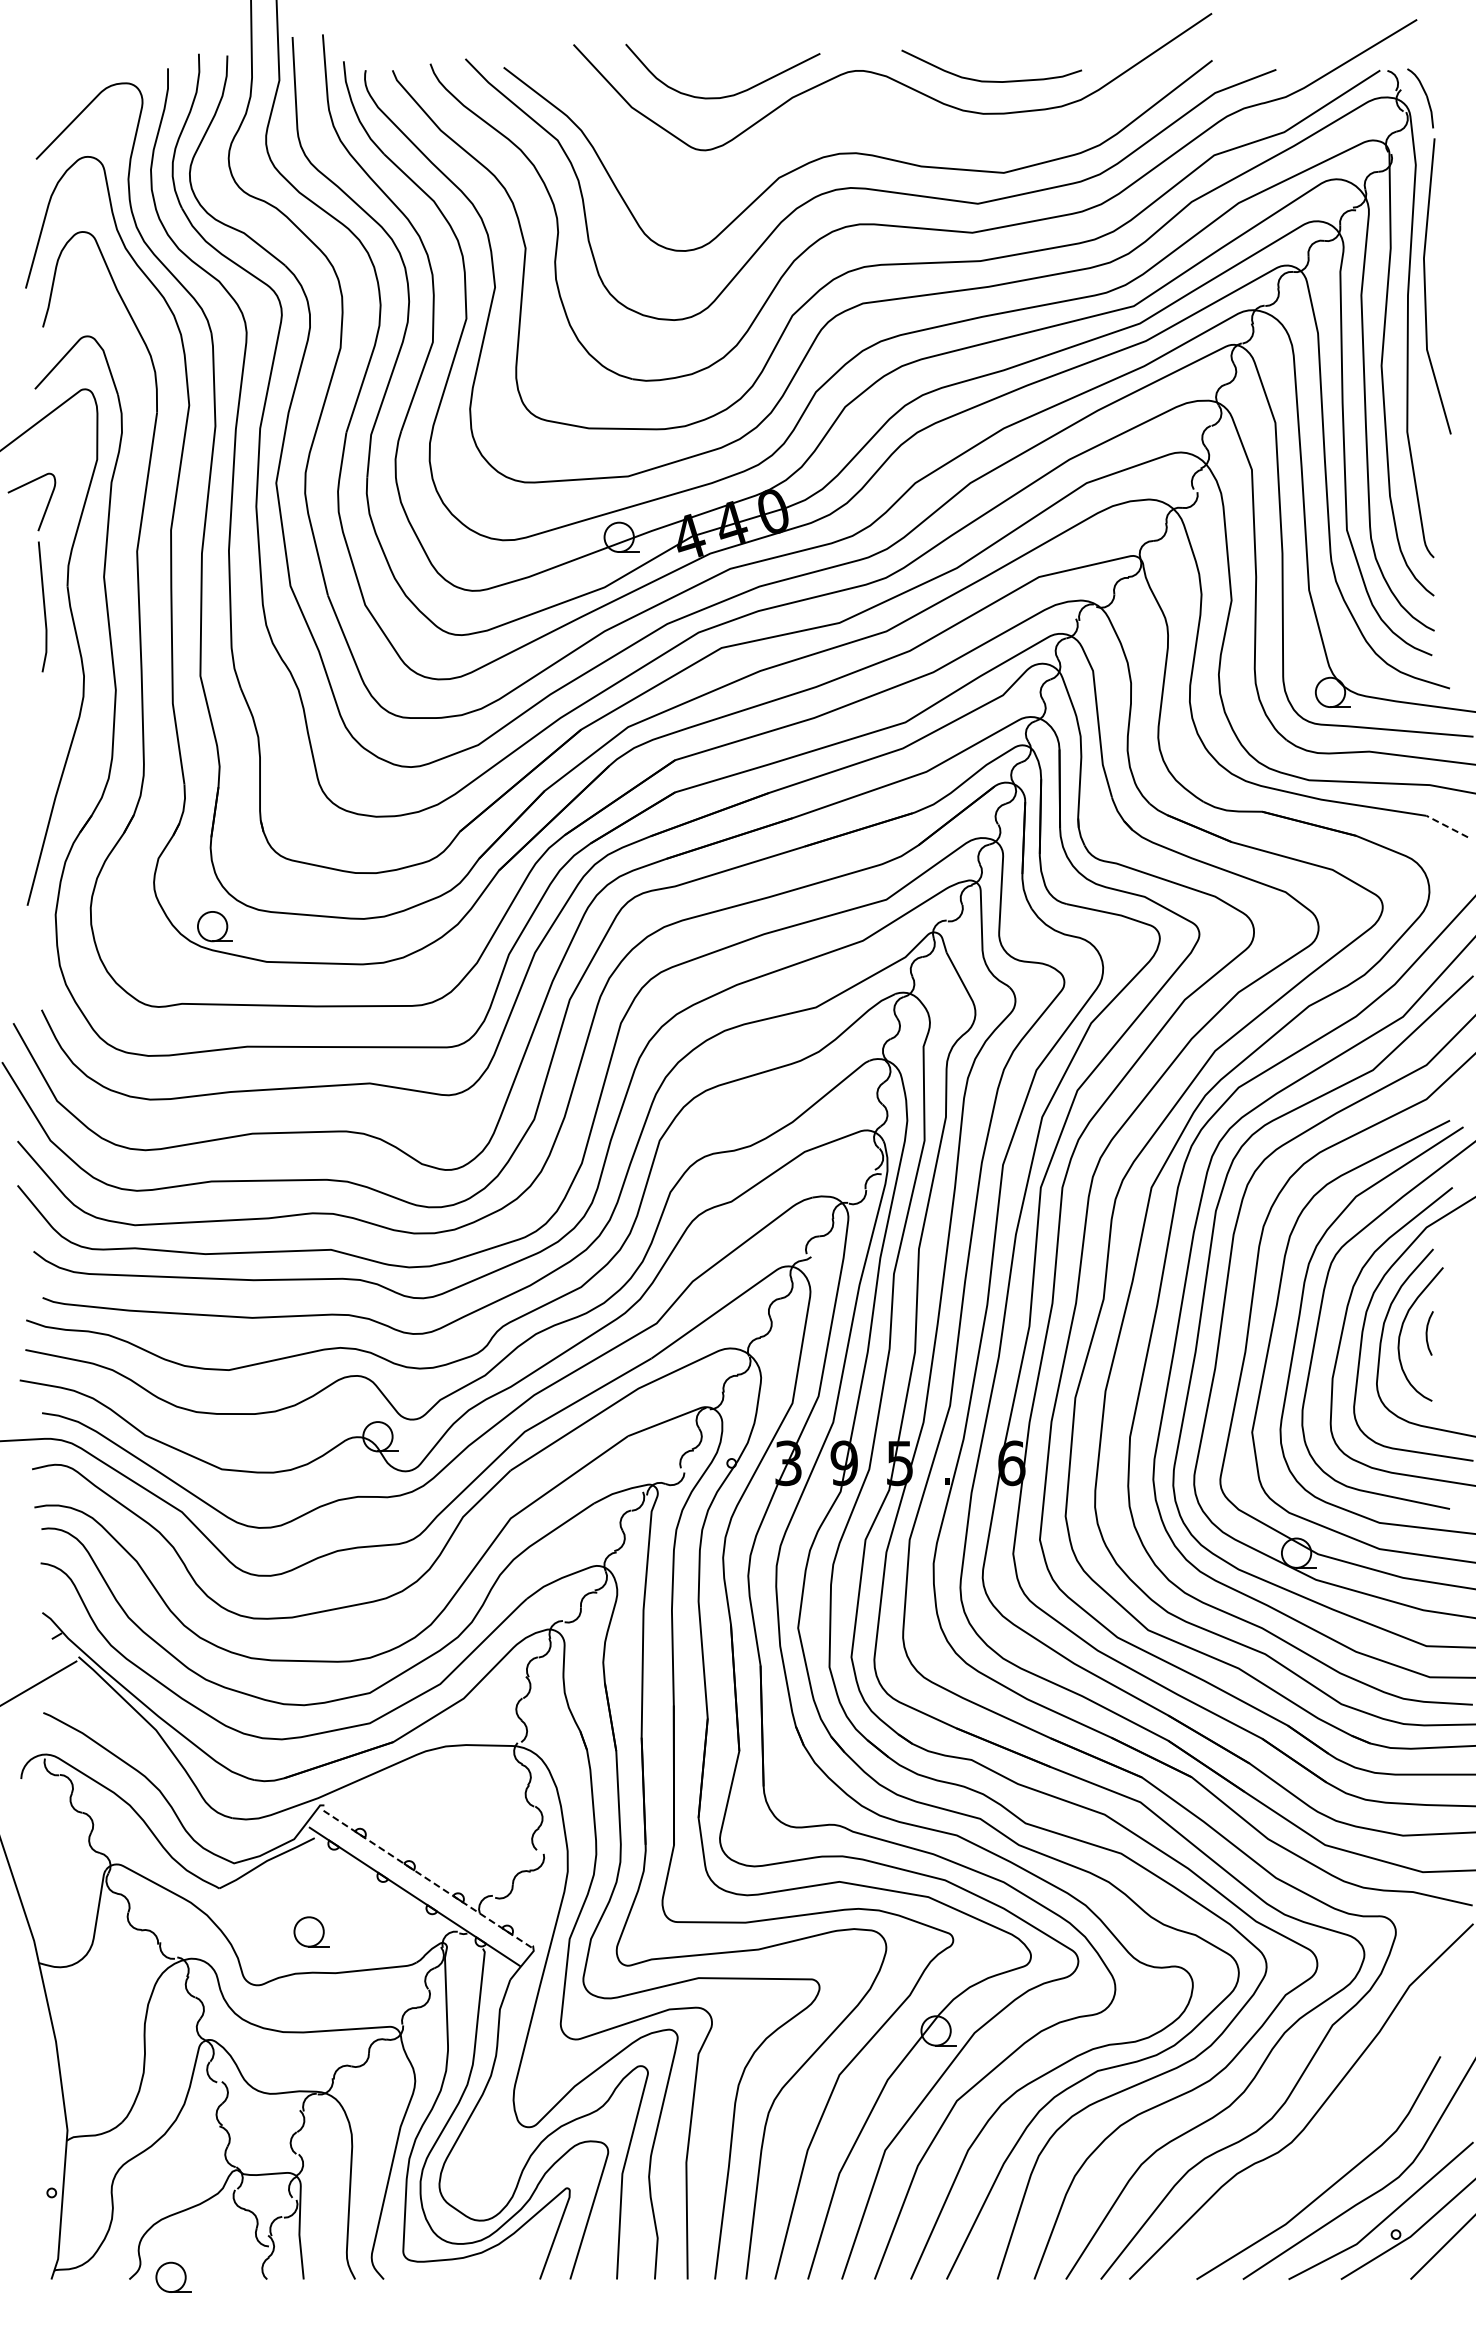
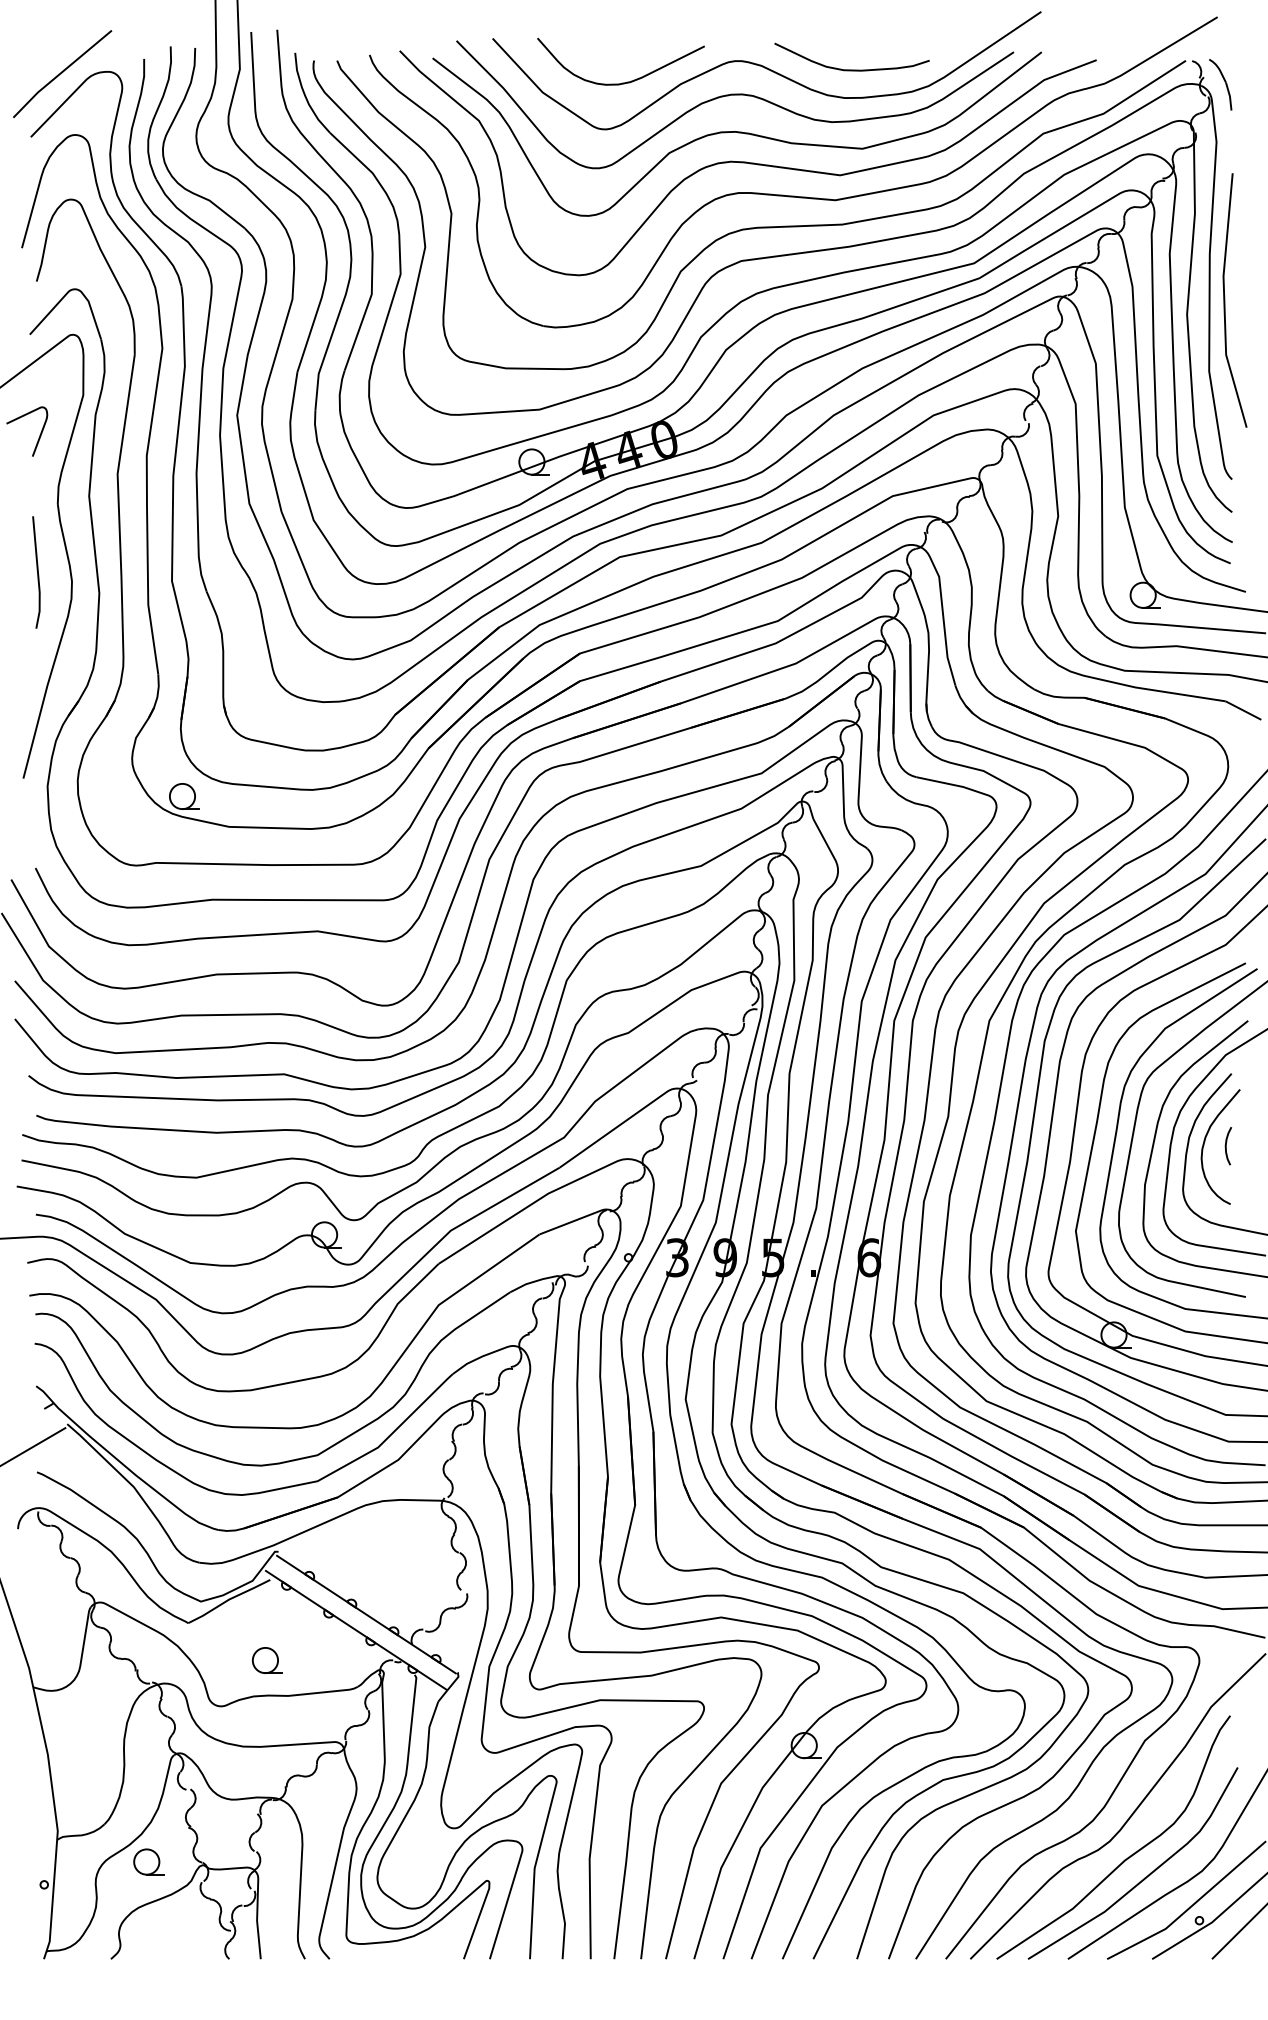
line: (72, 85) -> (62, 73), added
curve: (855, 110) -> (734, 95), added
line: (1425, 286) -> (1224, 300), moved
line: (43, 606) -> (37, 572), moved
line: (1446, 826) -> (1242, 710), dashed -> solid
line: (426, 1878) -> (366, 1614), dashed -> solid
curve: (1311, 2161) -> (1126, 1857), added
part: (173, 2276) -> (148, 1861), moved

